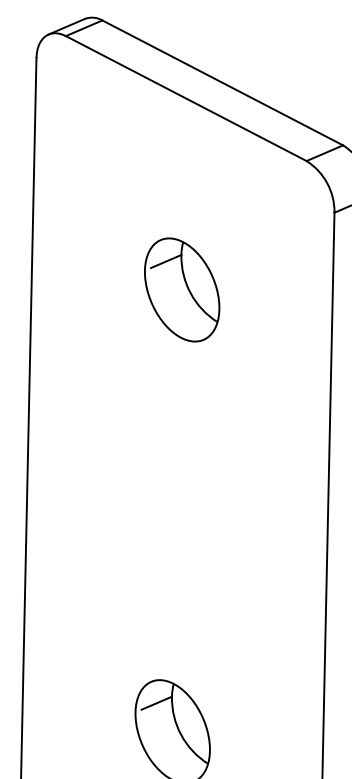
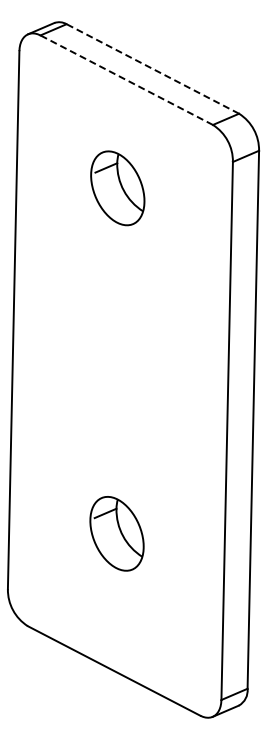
line: (222, 82) -> (152, 68), solid -> dashed
line: (185, 97) -> (126, 79), solid -> dashed
part: (181, 290) -> (117, 188), moved

